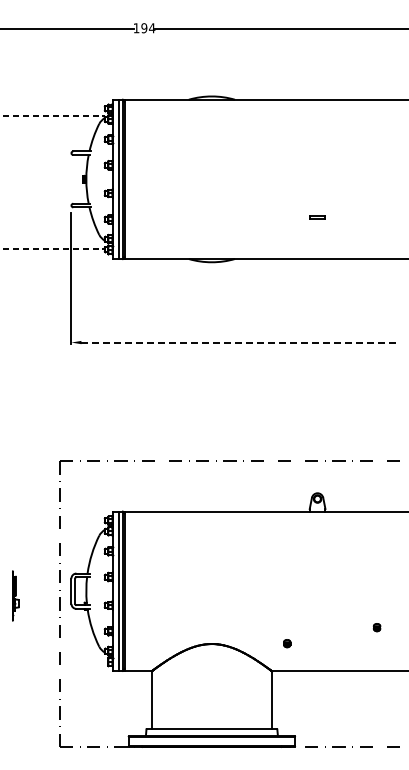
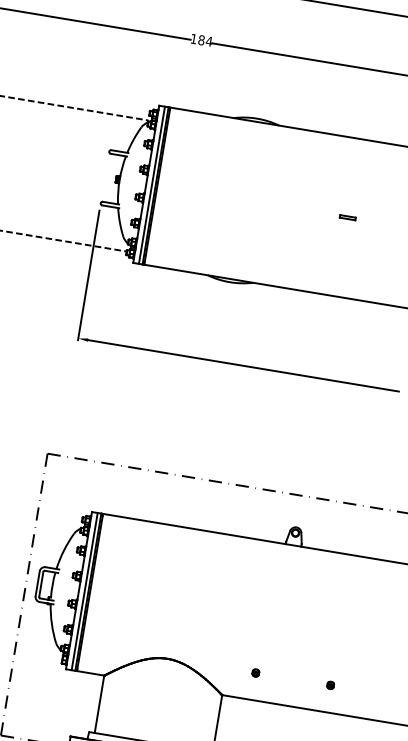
text: (144, 28) -> (201, 40), 194 -> 184
part: (317, 217) -> (347, 217), moved
line: (239, 342) -> (244, 365), dashed -> solid
part: (376, 627) -> (330, 685), moved
part: (287, 643) -> (256, 672), moved

